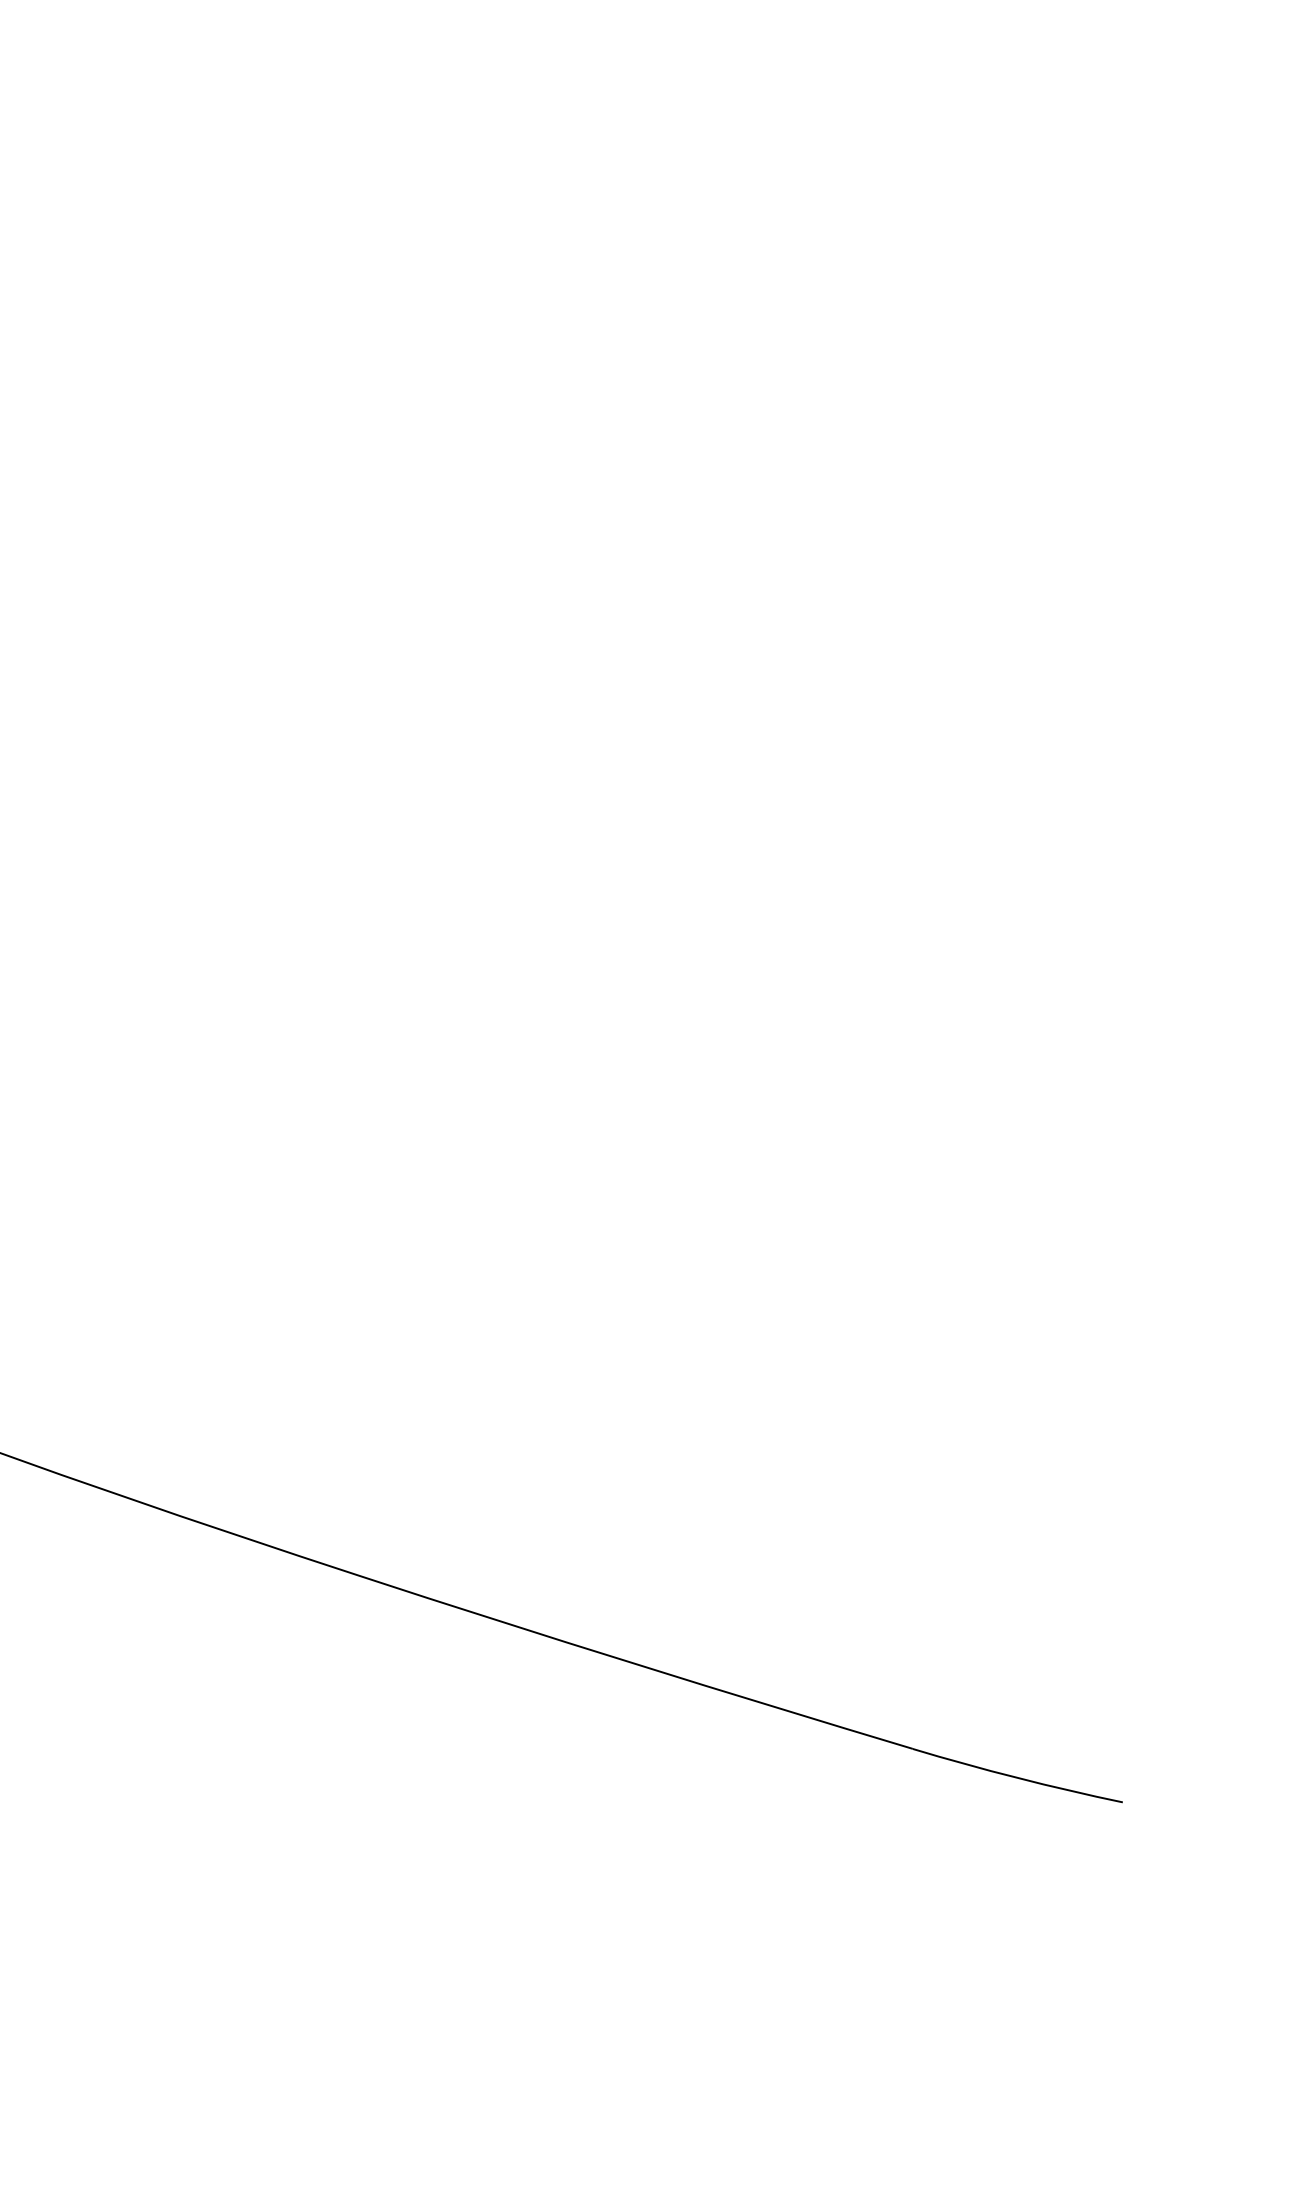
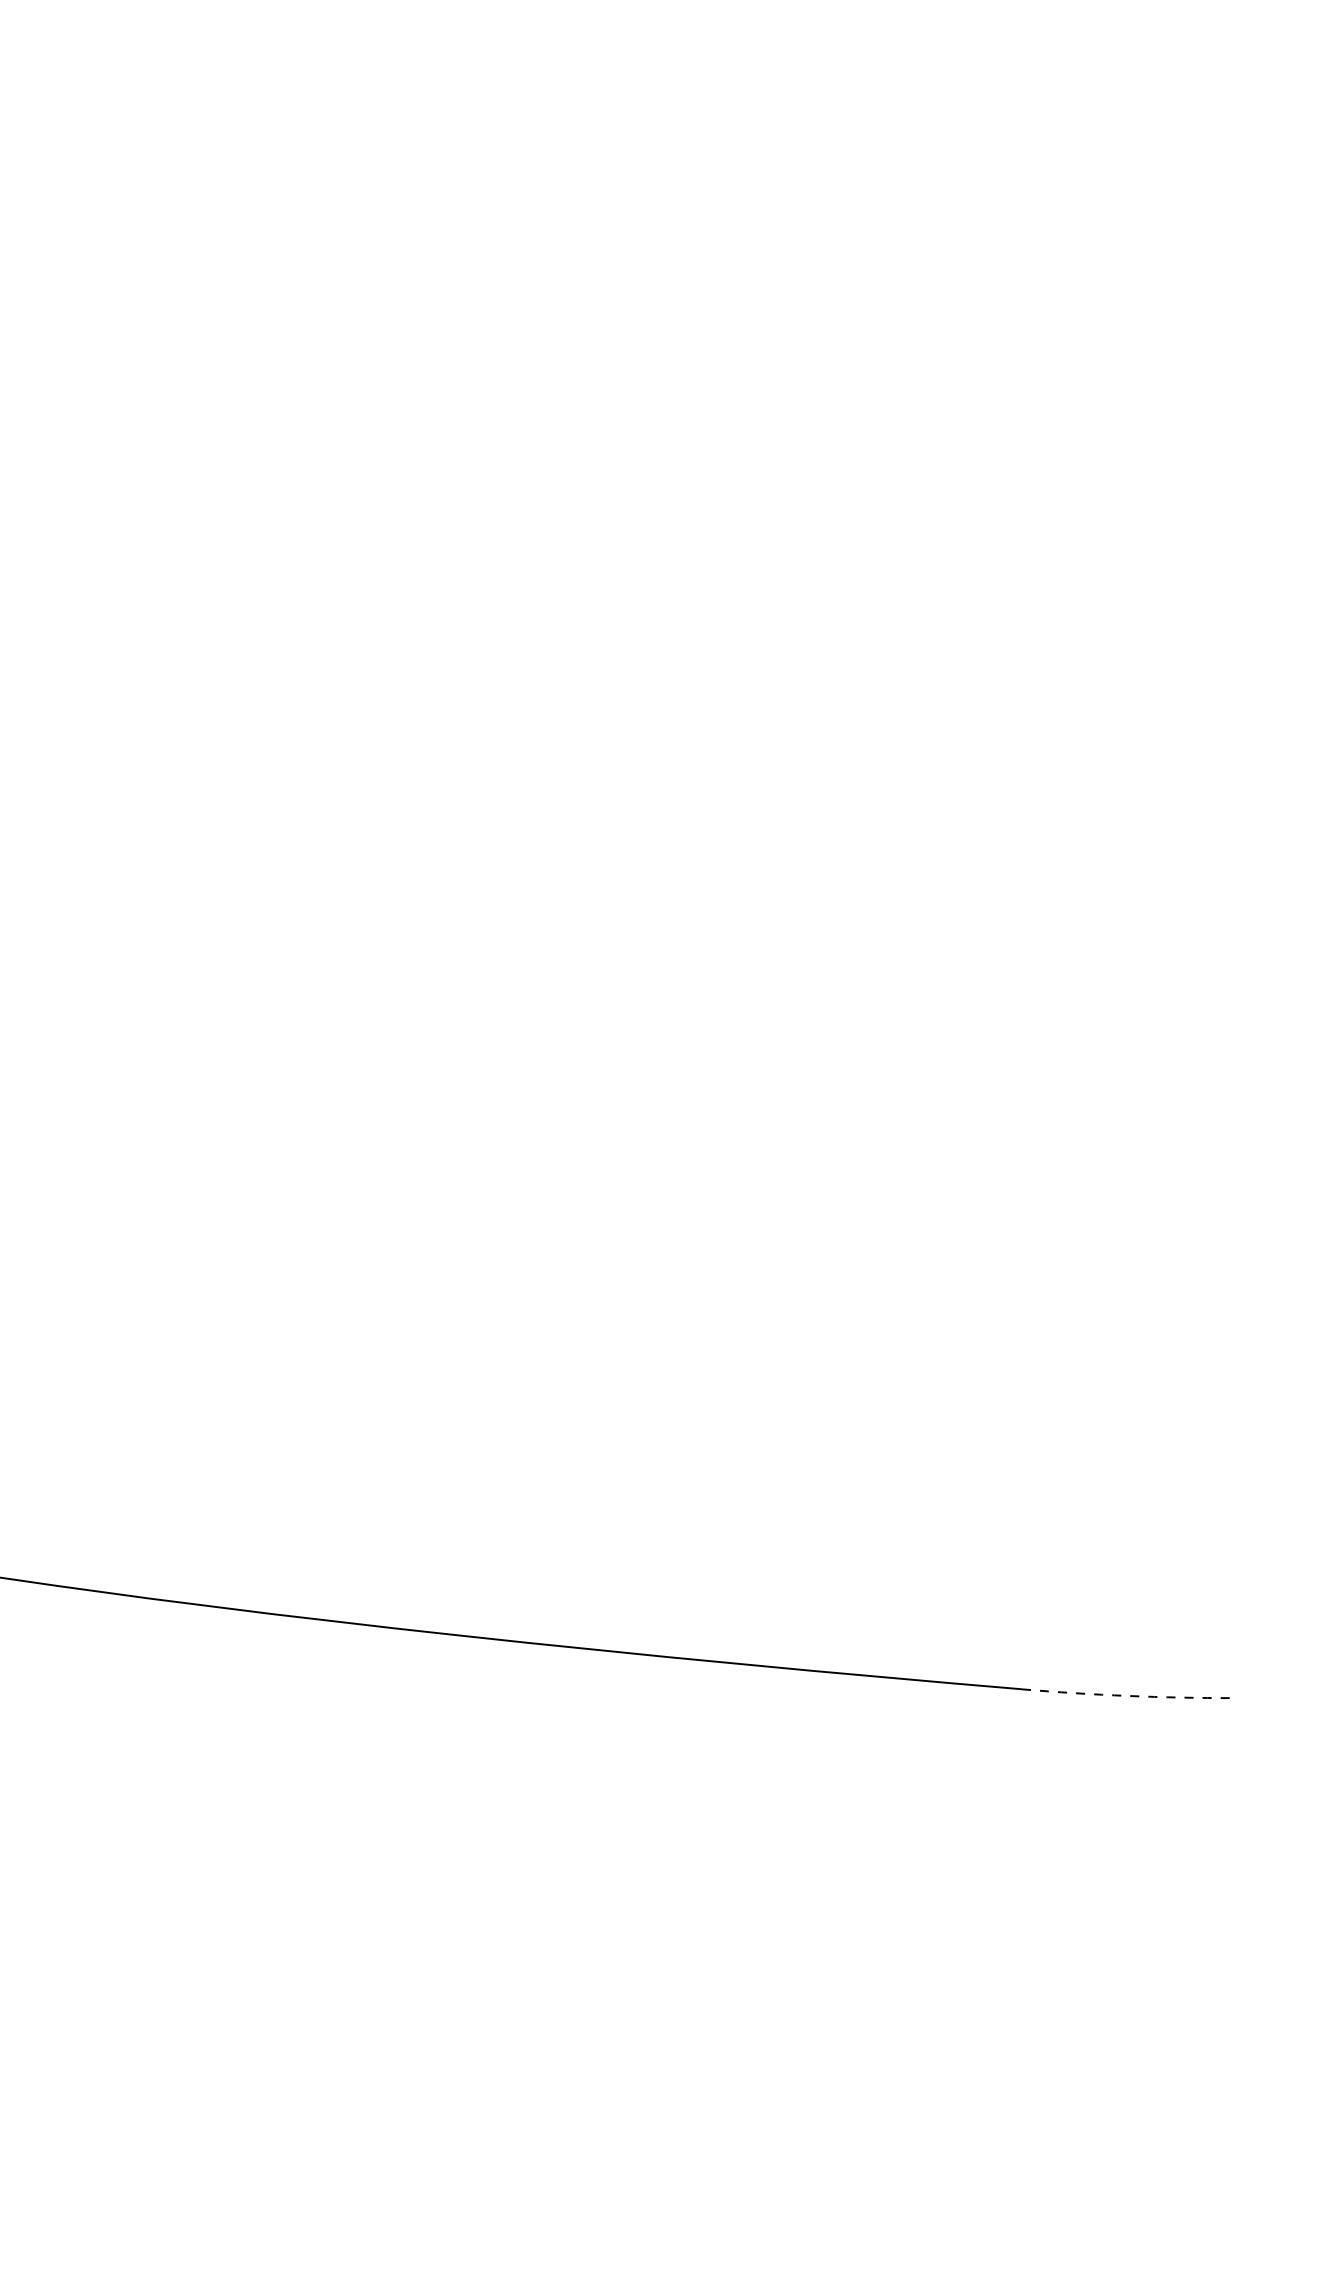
arc: (1017, 1777) -> (1128, 1695), solid -> dashed

